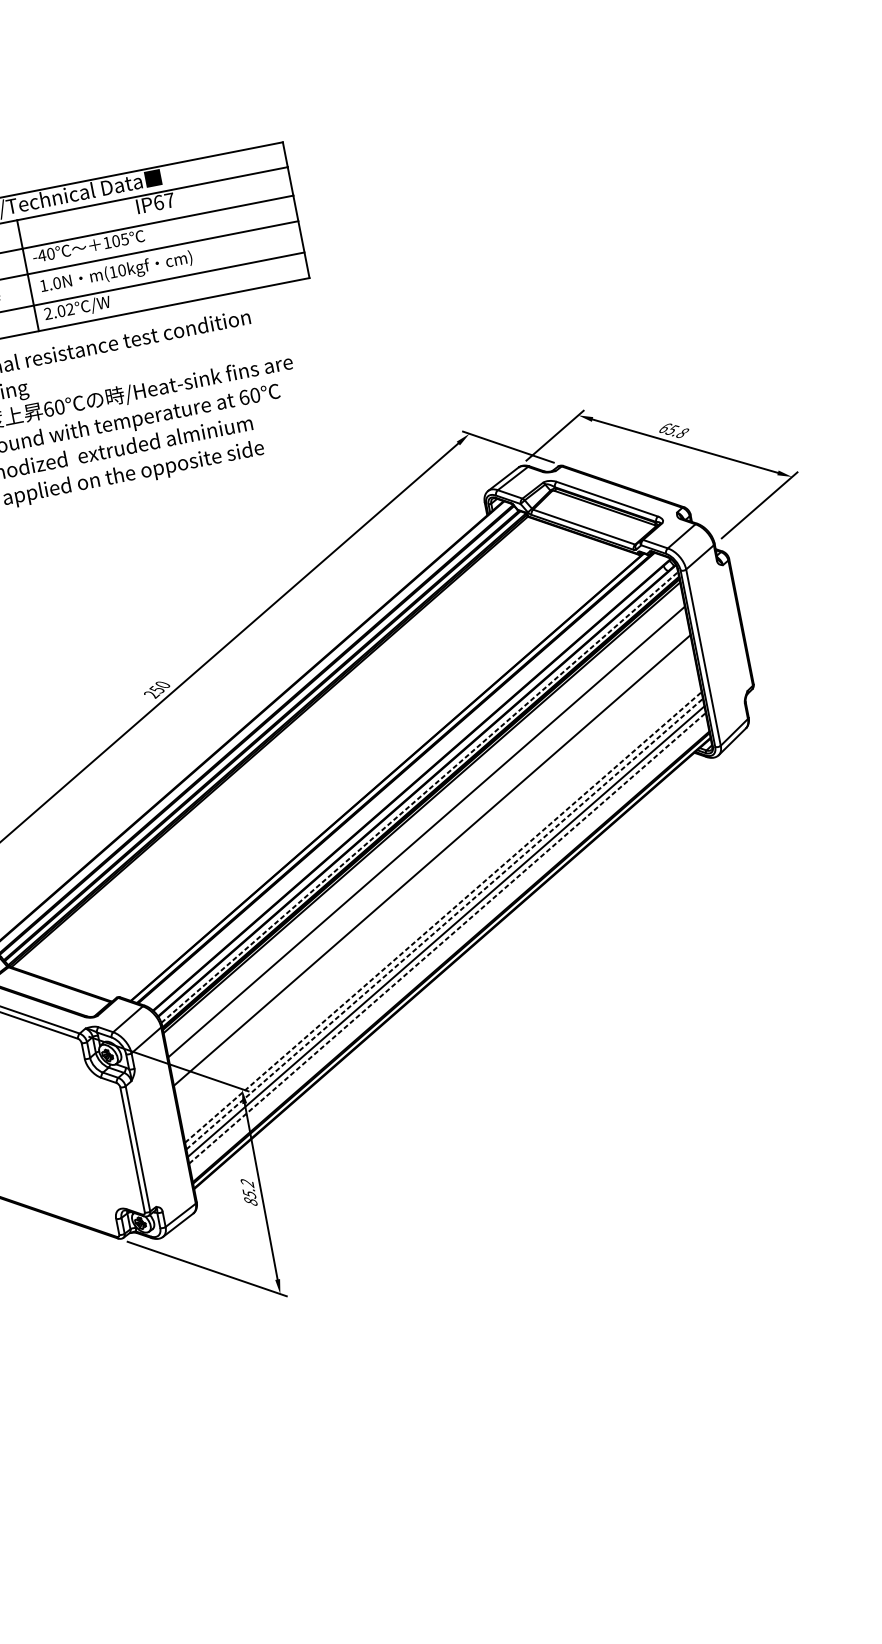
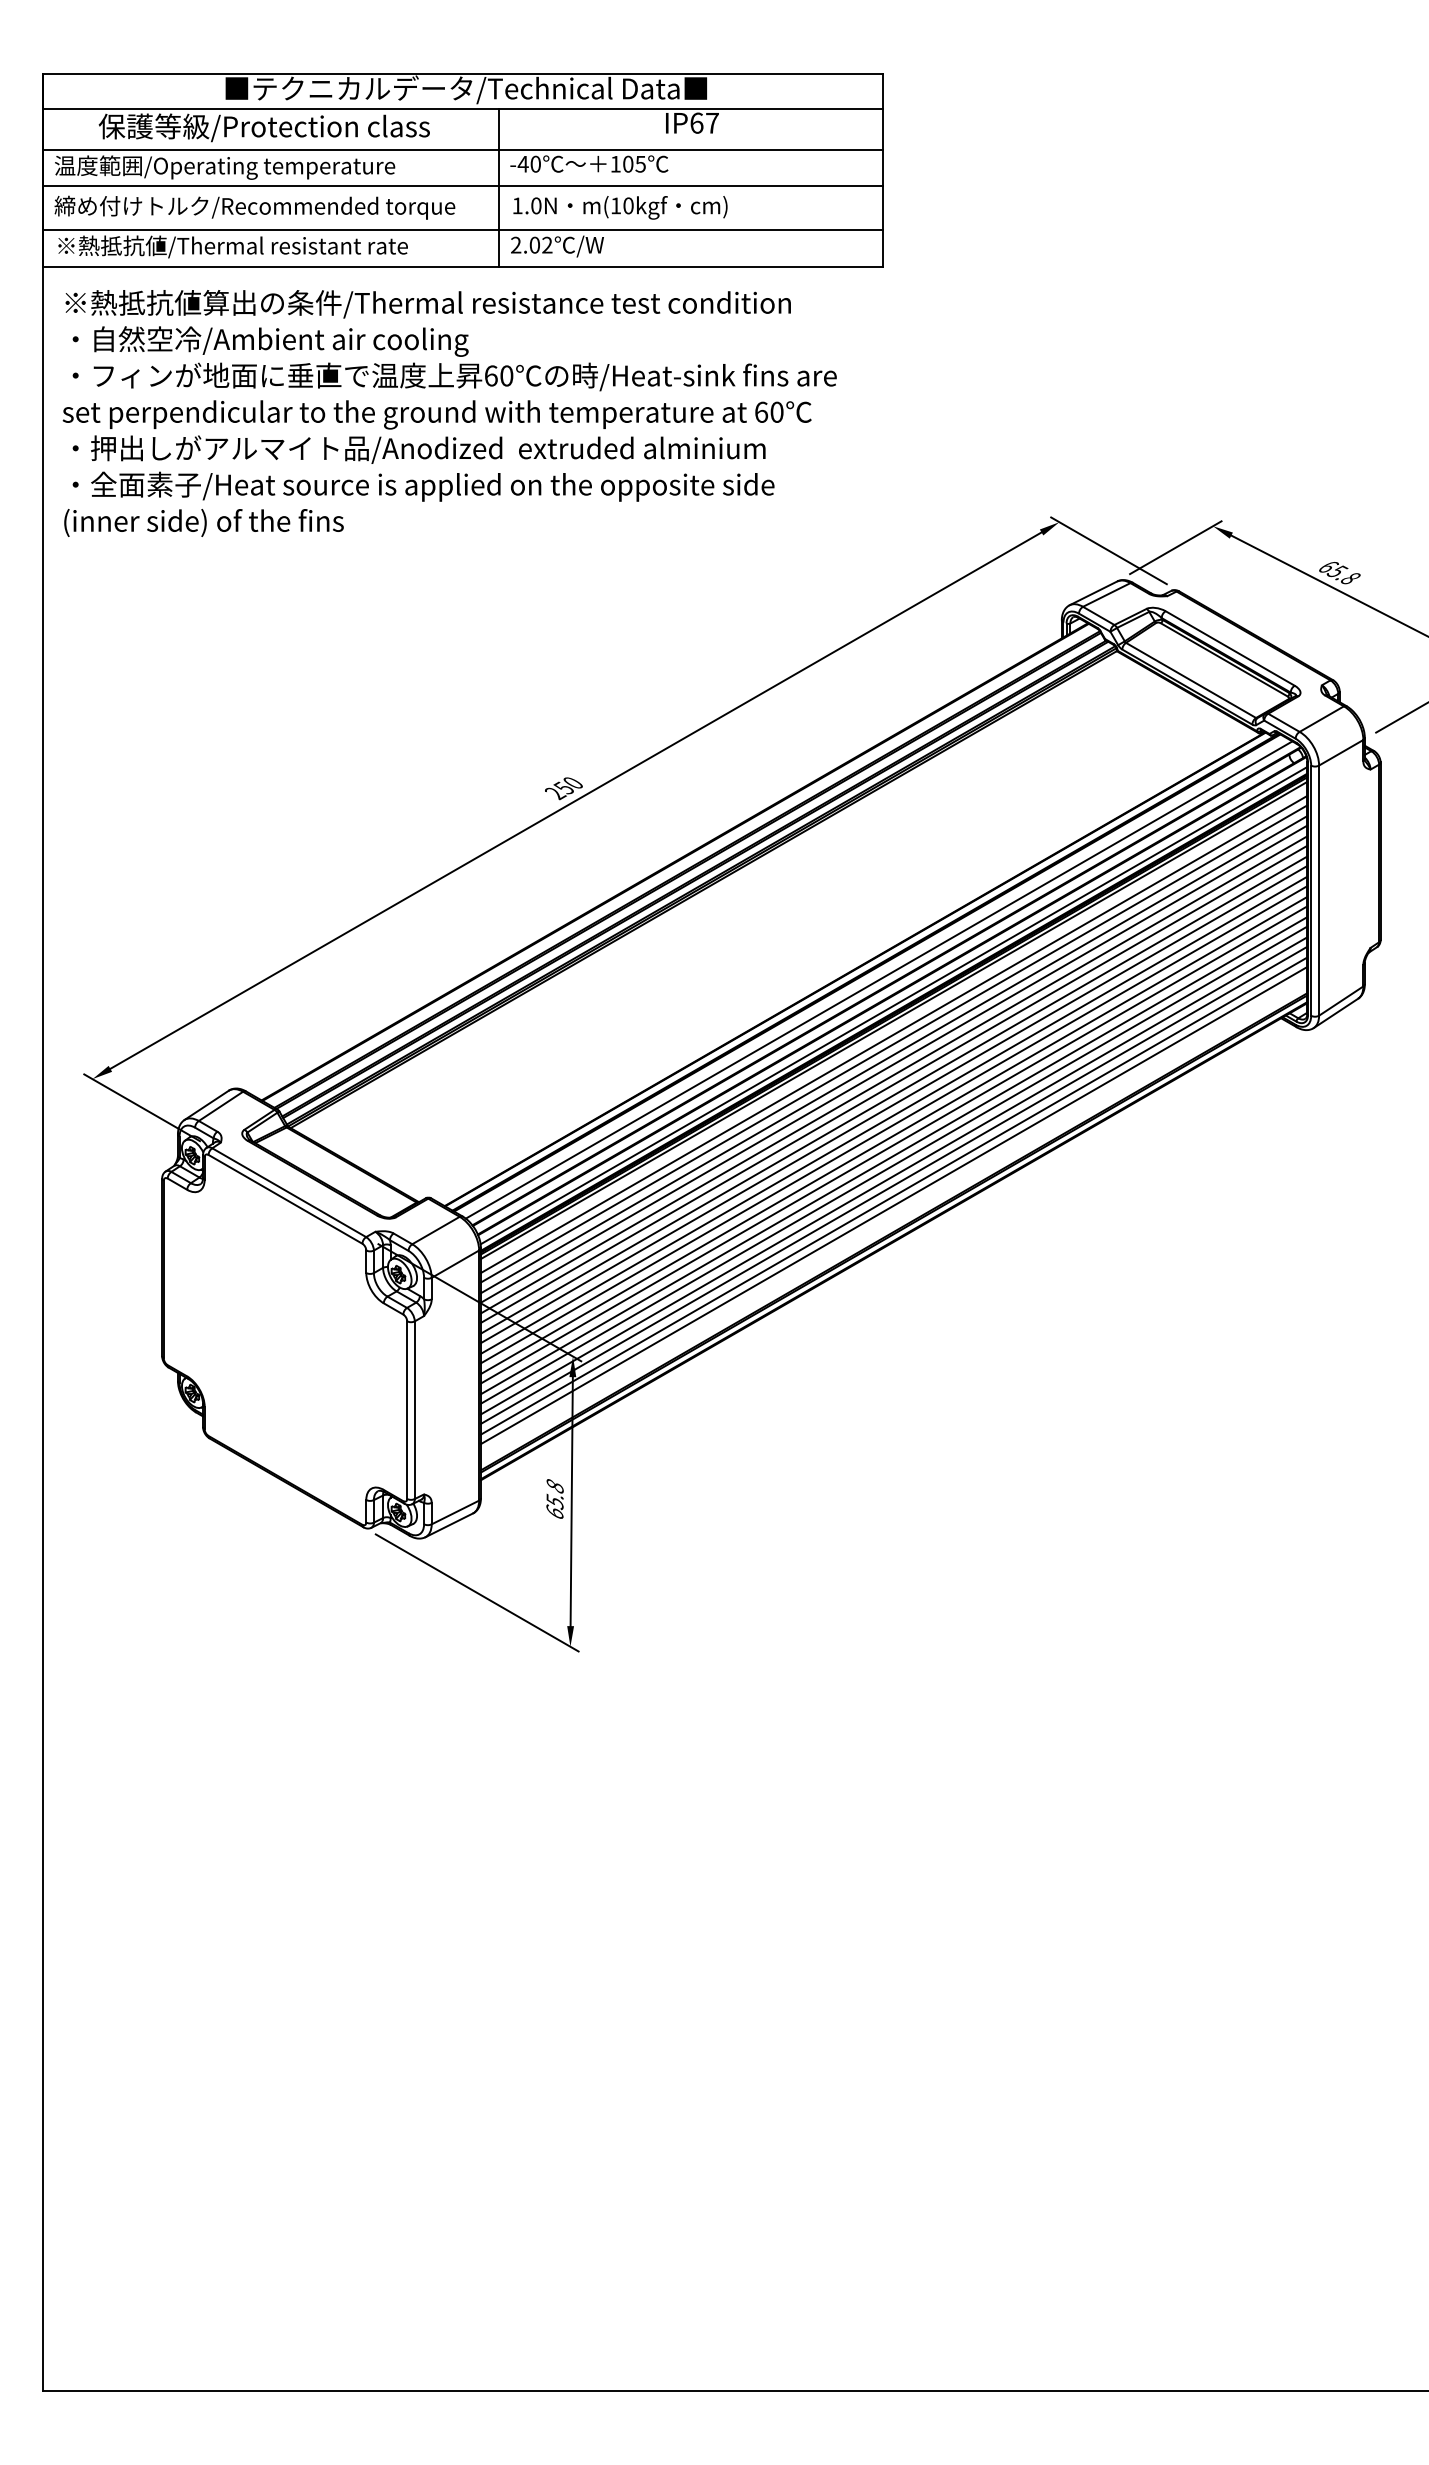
line: (405, 781) -> (878, 979), added
line: (420, 797) -> (894, 1005), dashed -> solid
line: (423, 817) -> (893, 1034), added
line: (424, 824) -> (893, 1043), added
line: (427, 838) -> (893, 1063), added
line: (428, 846) -> (893, 1074), added
line: (430, 852) -> (893, 1083), added
line: (433, 867) -> (893, 1104), added
line: (434, 874) -> (893, 1114), added
line: (435, 881) -> (893, 1124), added
line: (437, 889) -> (893, 1135), added
line: (438, 895) -> (893, 1144), added
line: (440, 903) -> (893, 1155), added
line: (441, 909) -> (893, 1164), added
line: (443, 917) -> (894, 1175), dashed -> solid
line: (444, 924) -> (894, 1185), dashed -> solid
line: (447, 938) -> (894, 1205), dashed -> solid
text: (248, 1192) -> (554, 1499), 85.2 -> 65.8

